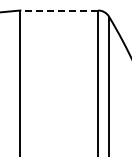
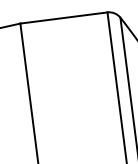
line: (59, 10) -> (64, 17), dashed -> solid

